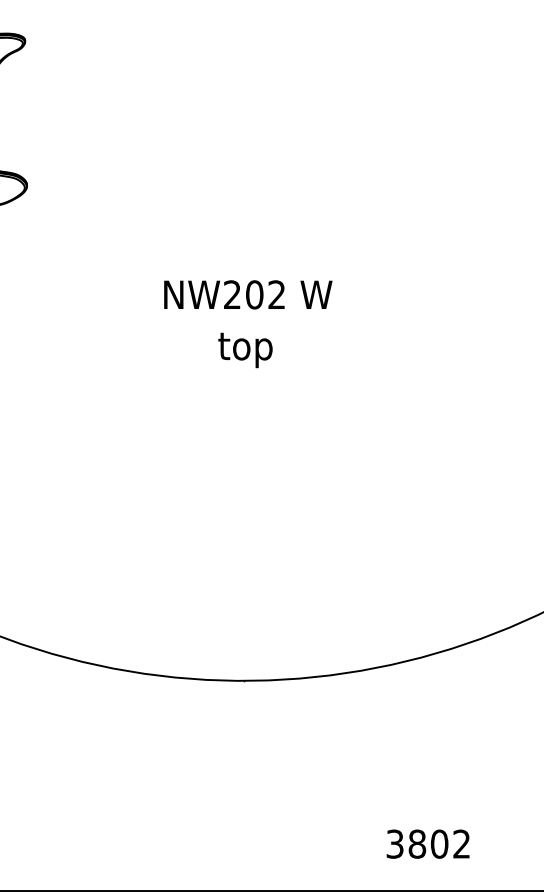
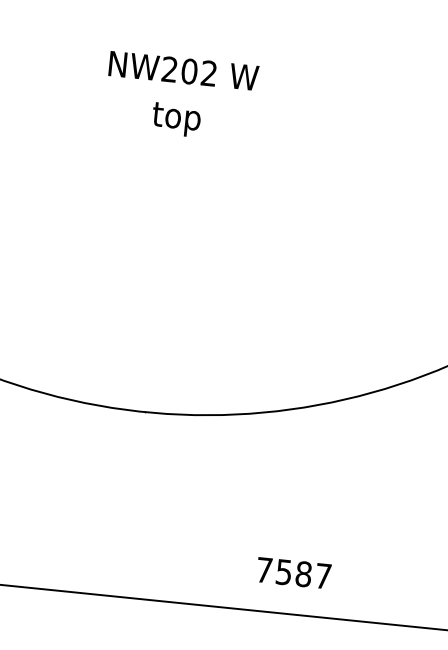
text: (427, 843) -> (293, 572), 3802 -> 7587

